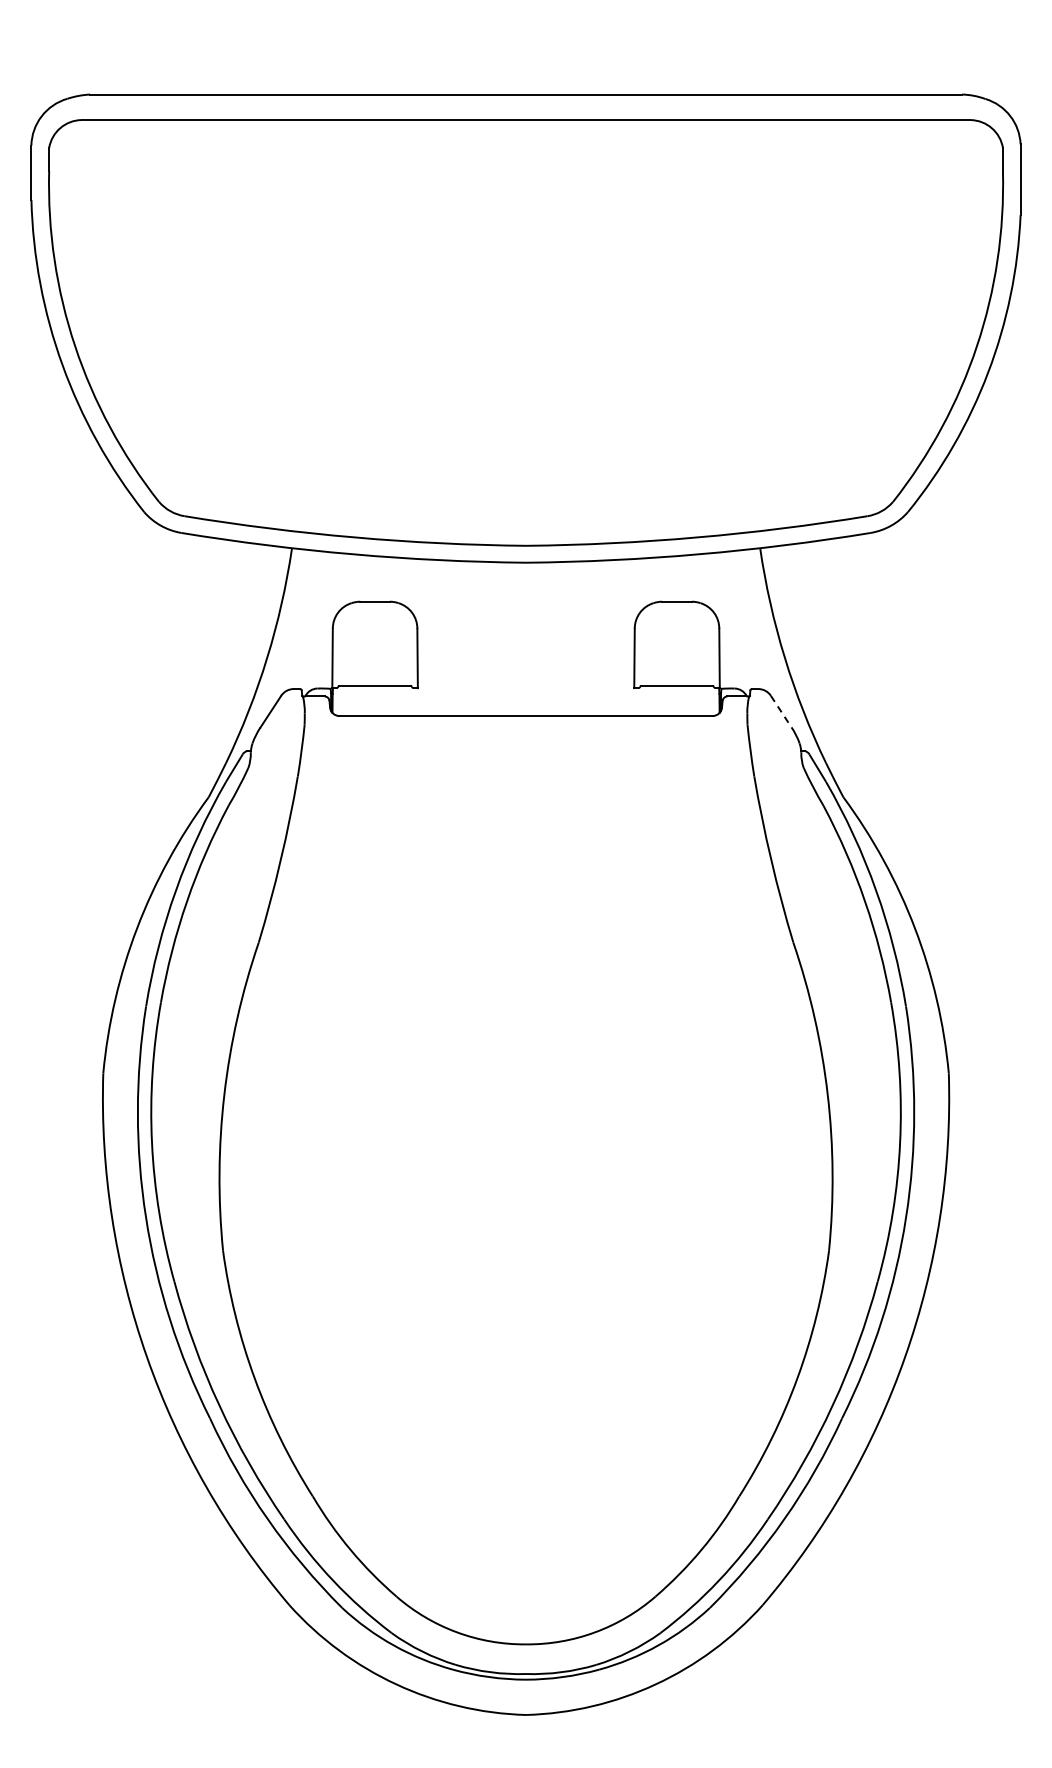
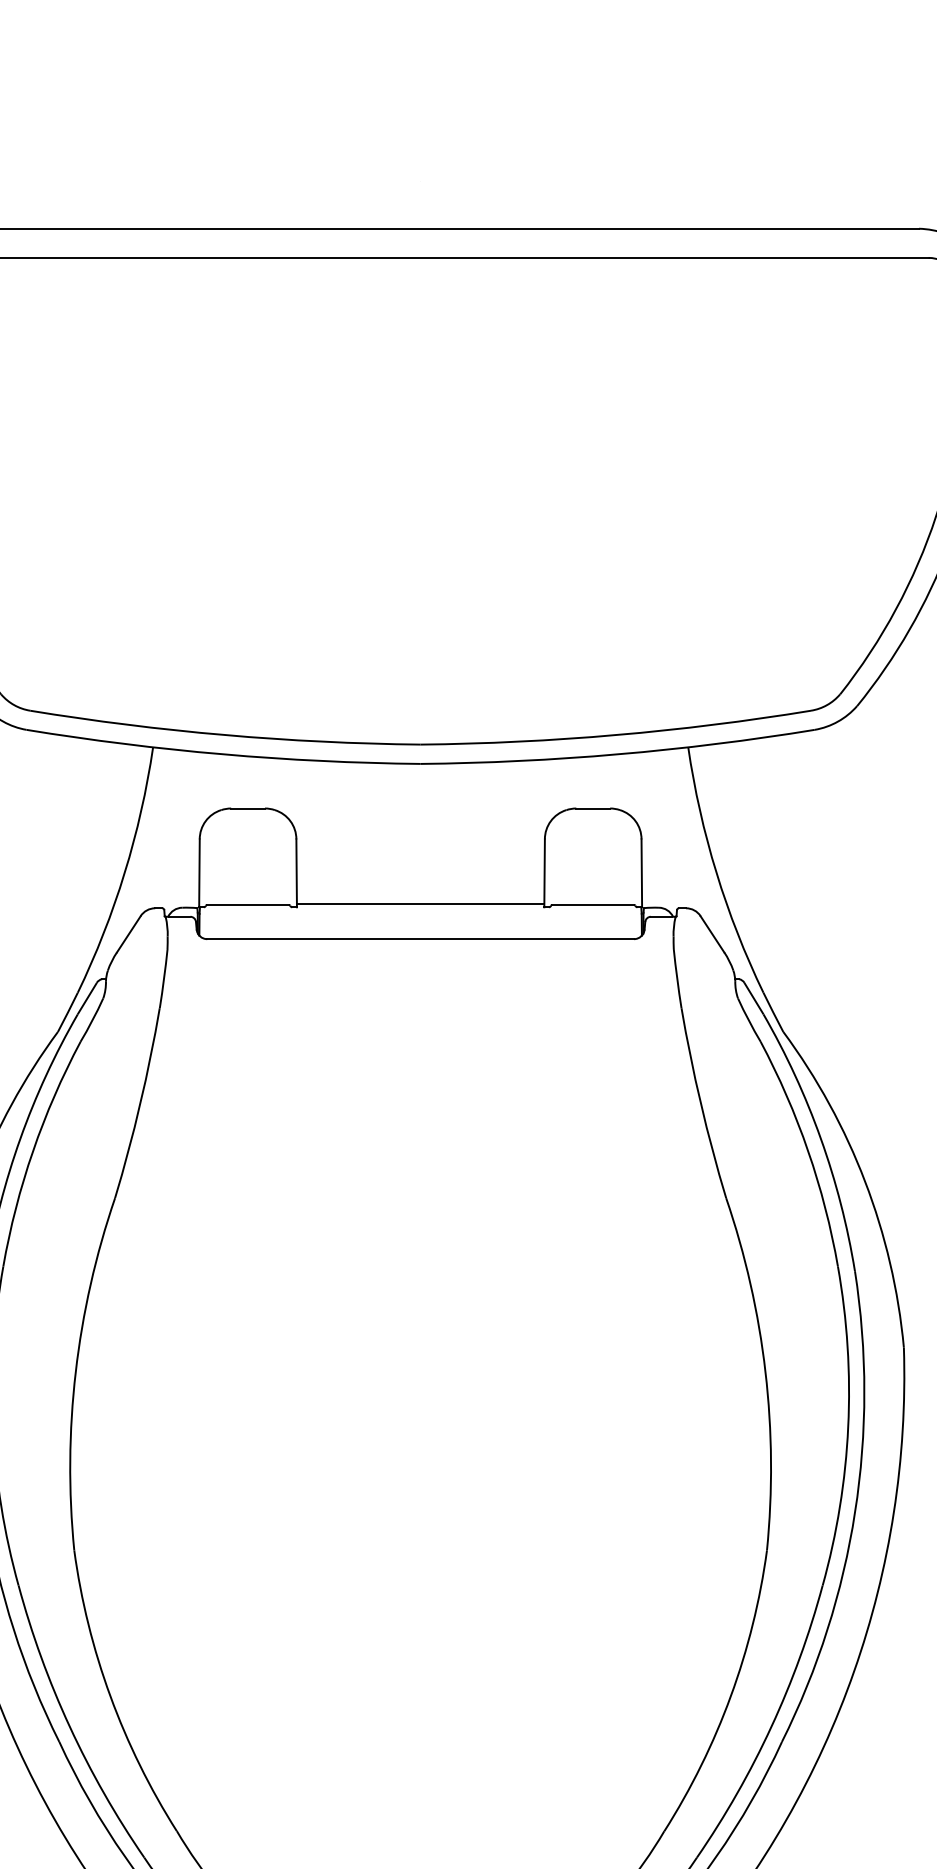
line: (525, 685) -> (419, 904), added
line: (781, 711) -> (712, 933), dashed -> solid

